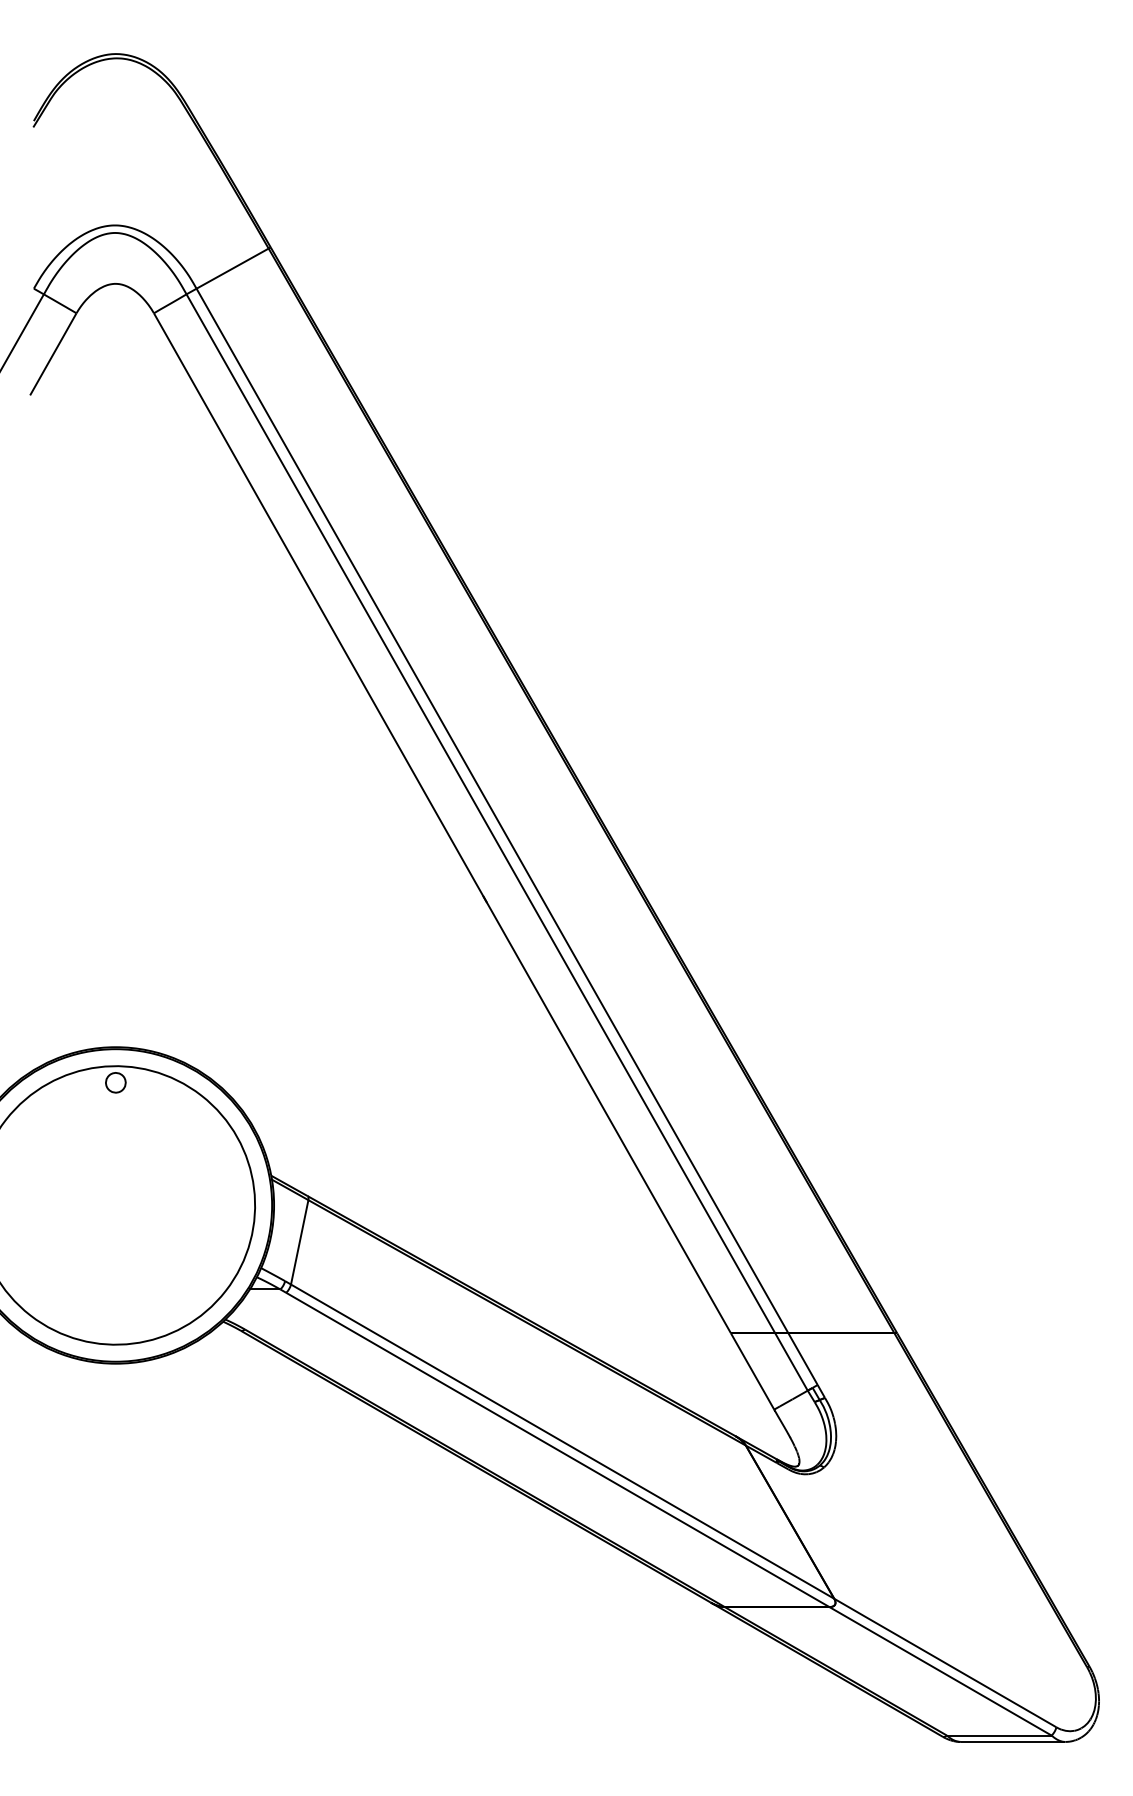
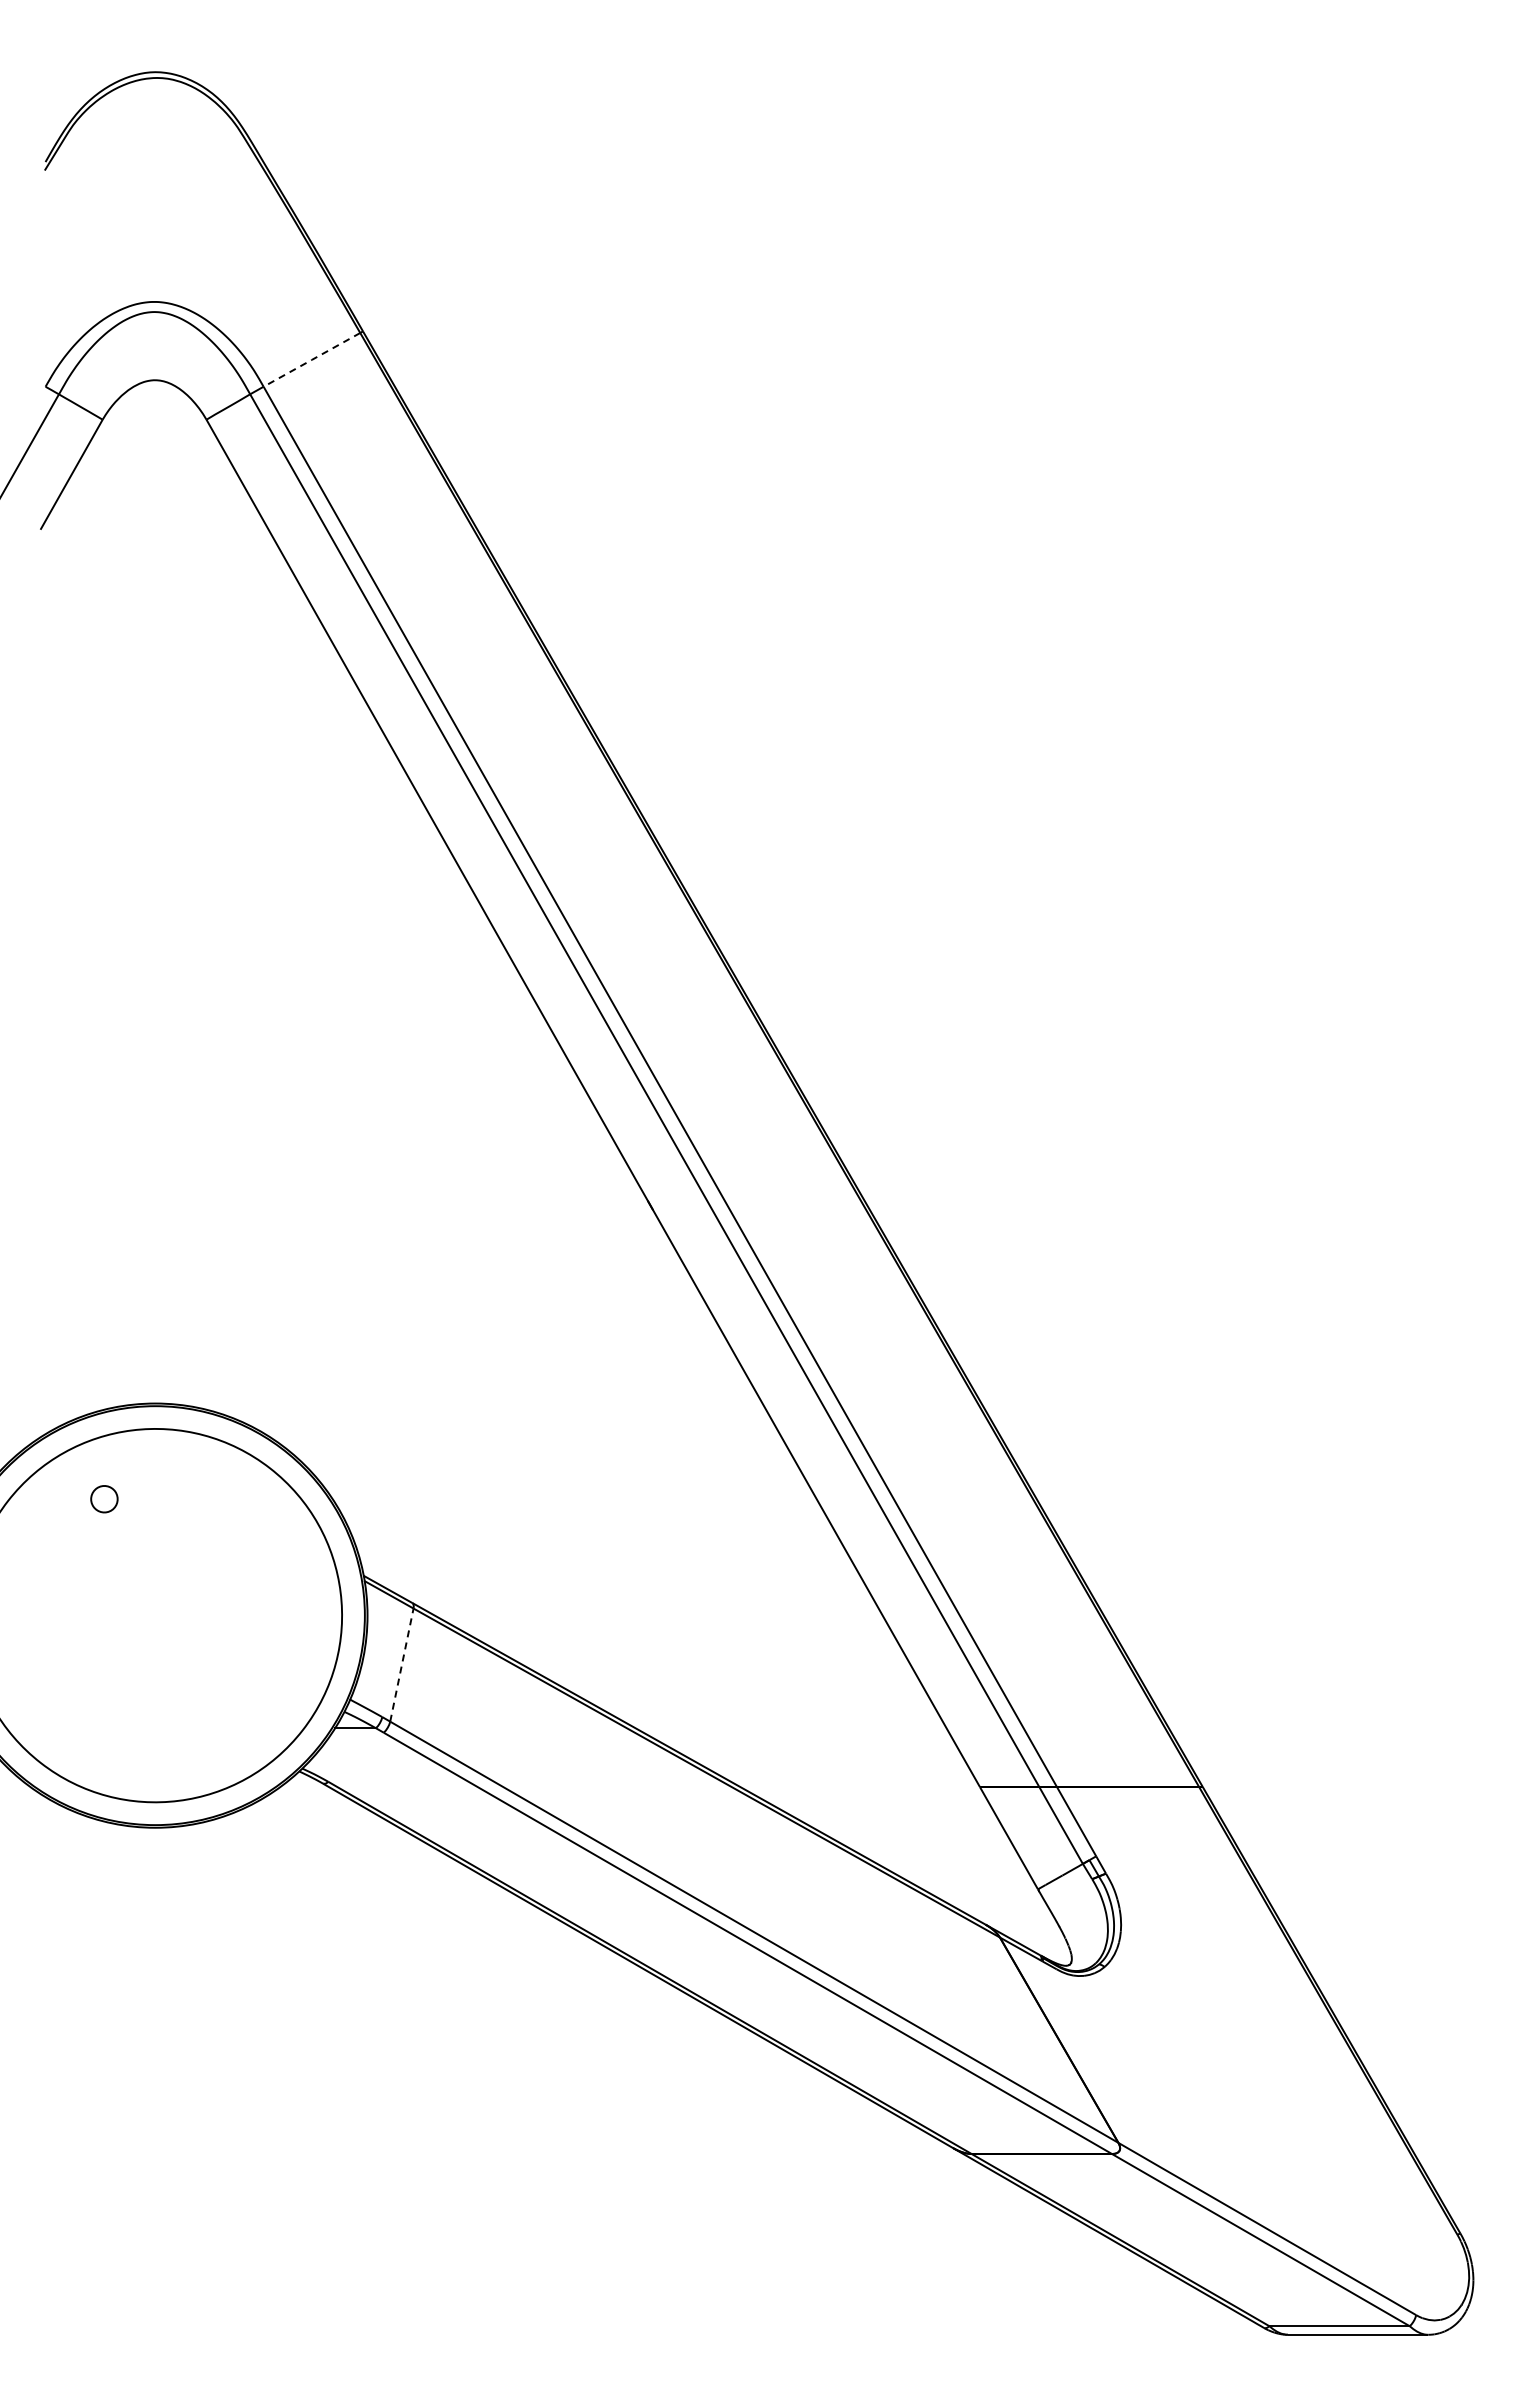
line: (232, 268) -> (311, 359), solid -> dashed
part: (115, 1083) -> (104, 1499), moved
line: (299, 1242) -> (401, 1665), solid -> dashed

